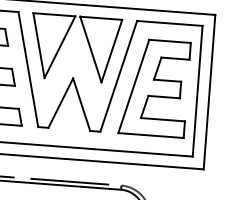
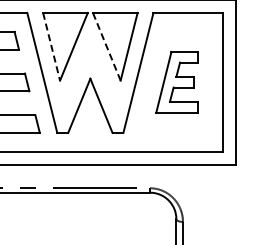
line: (38, 45) -> (51, 46), solid -> dashed
line: (90, 49) -> (106, 46), solid -> dashed
part: (153, 87) -> (176, 81), size x0.6

